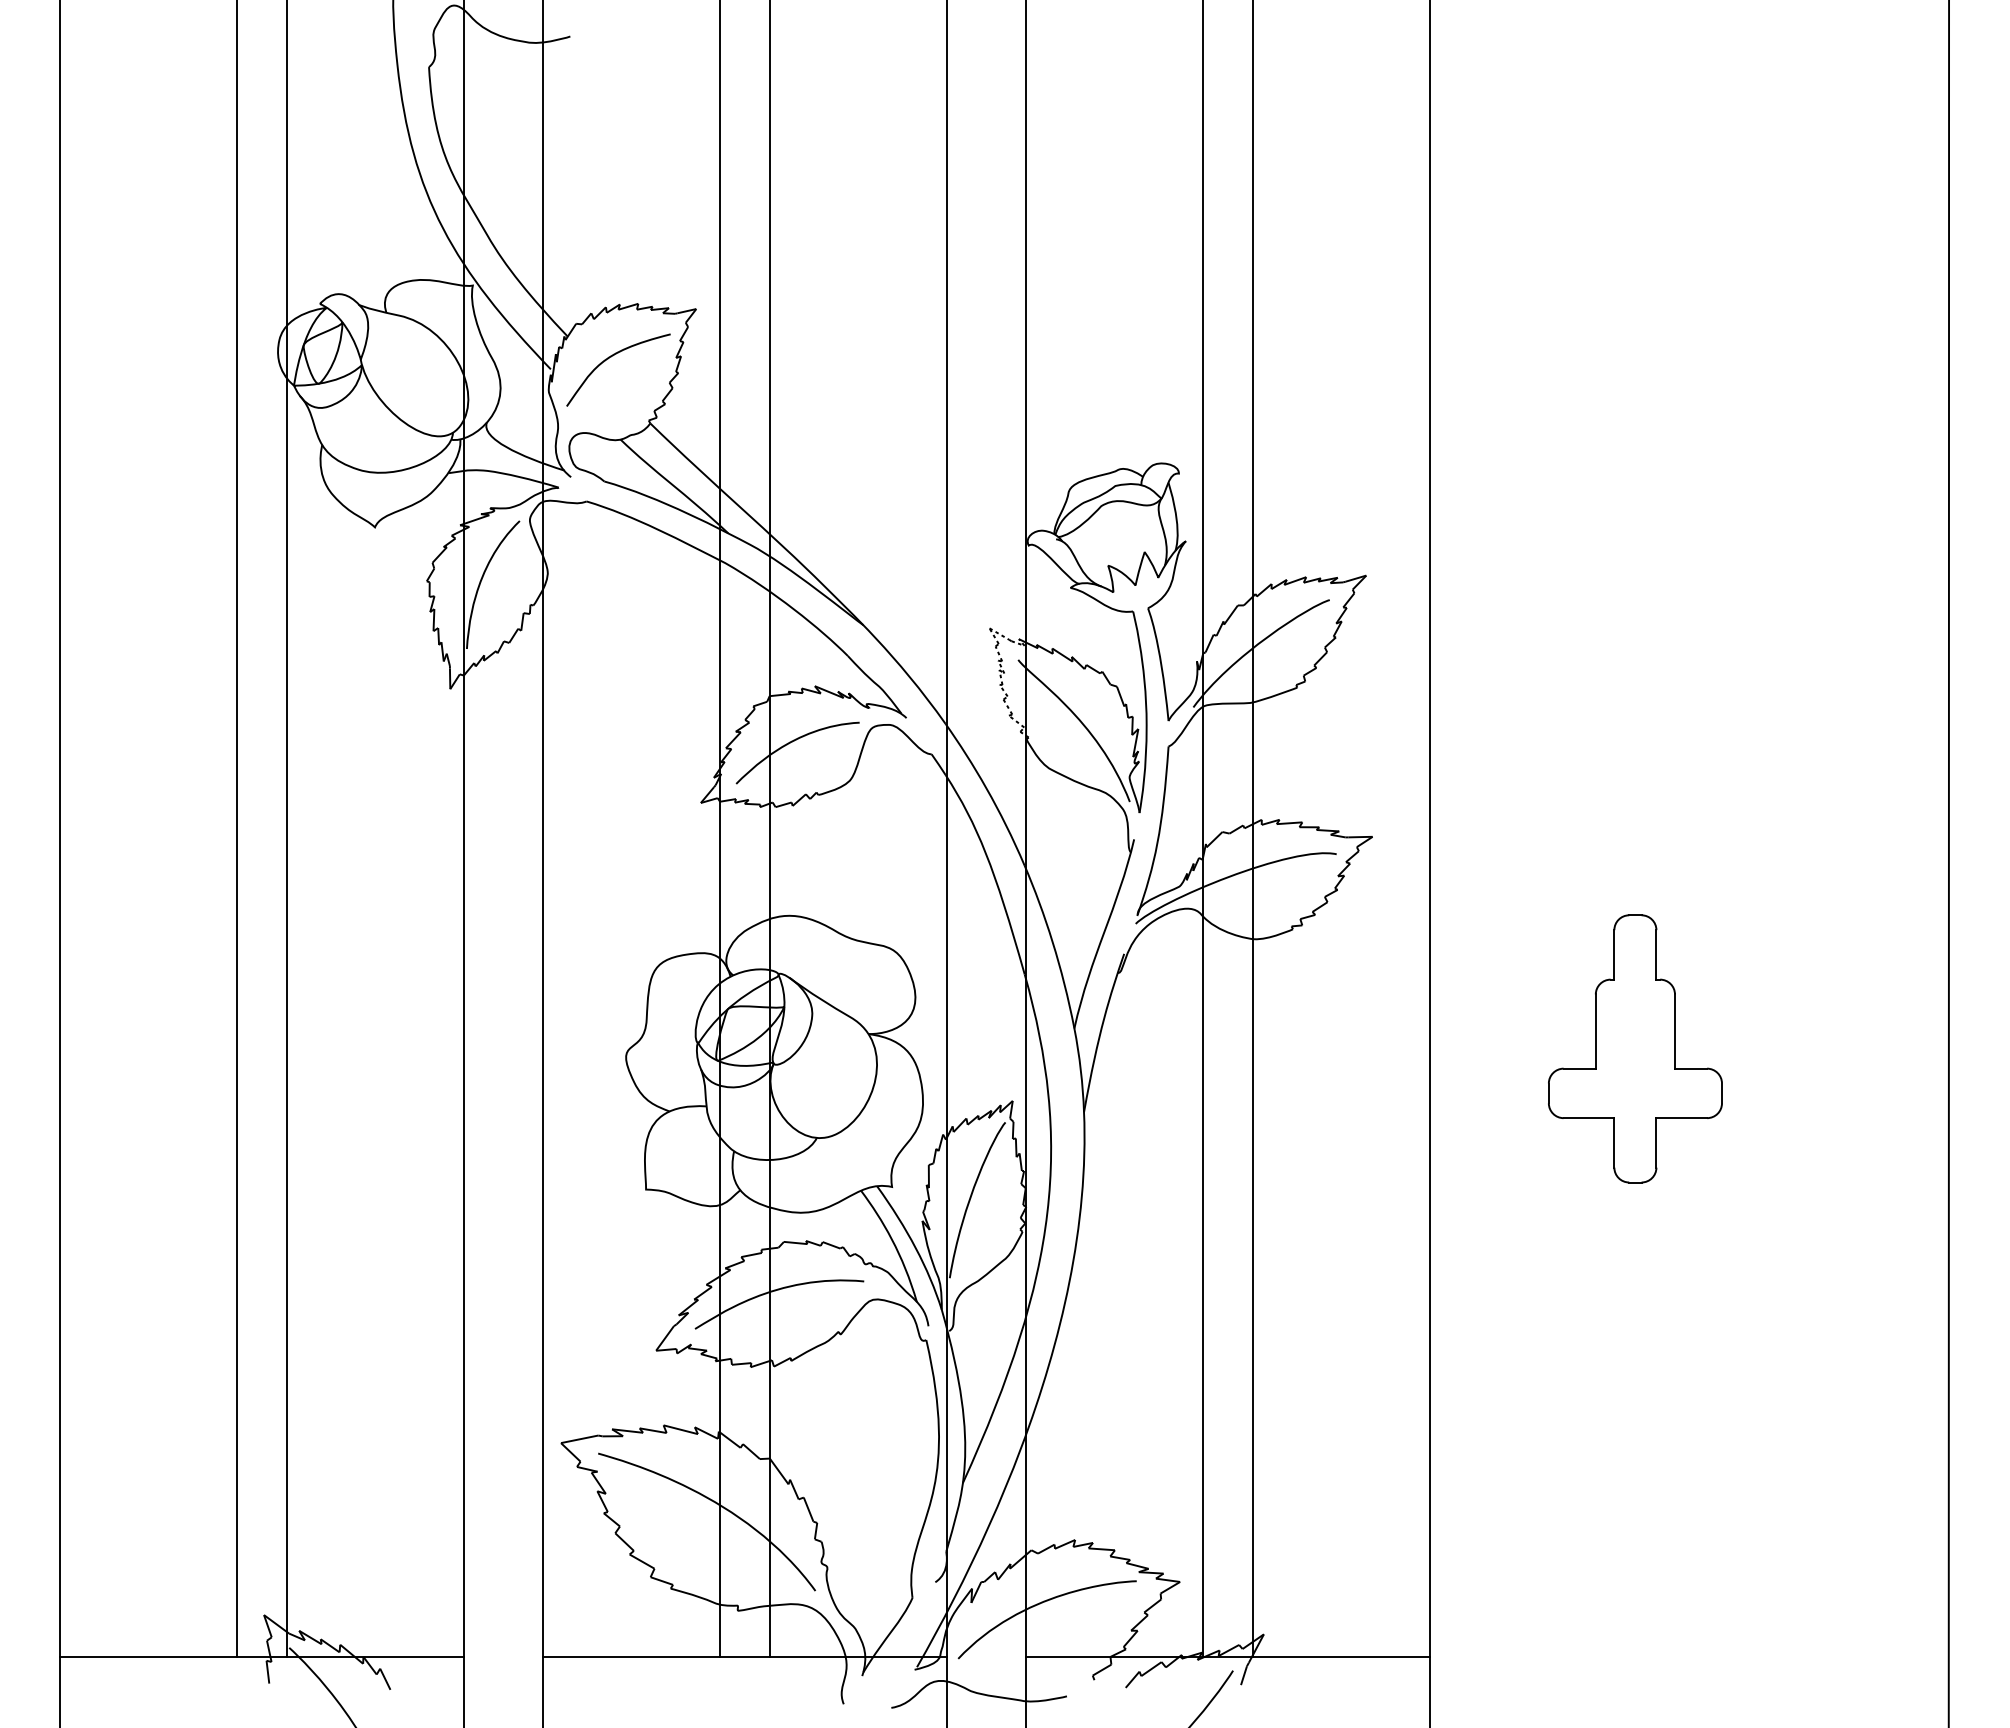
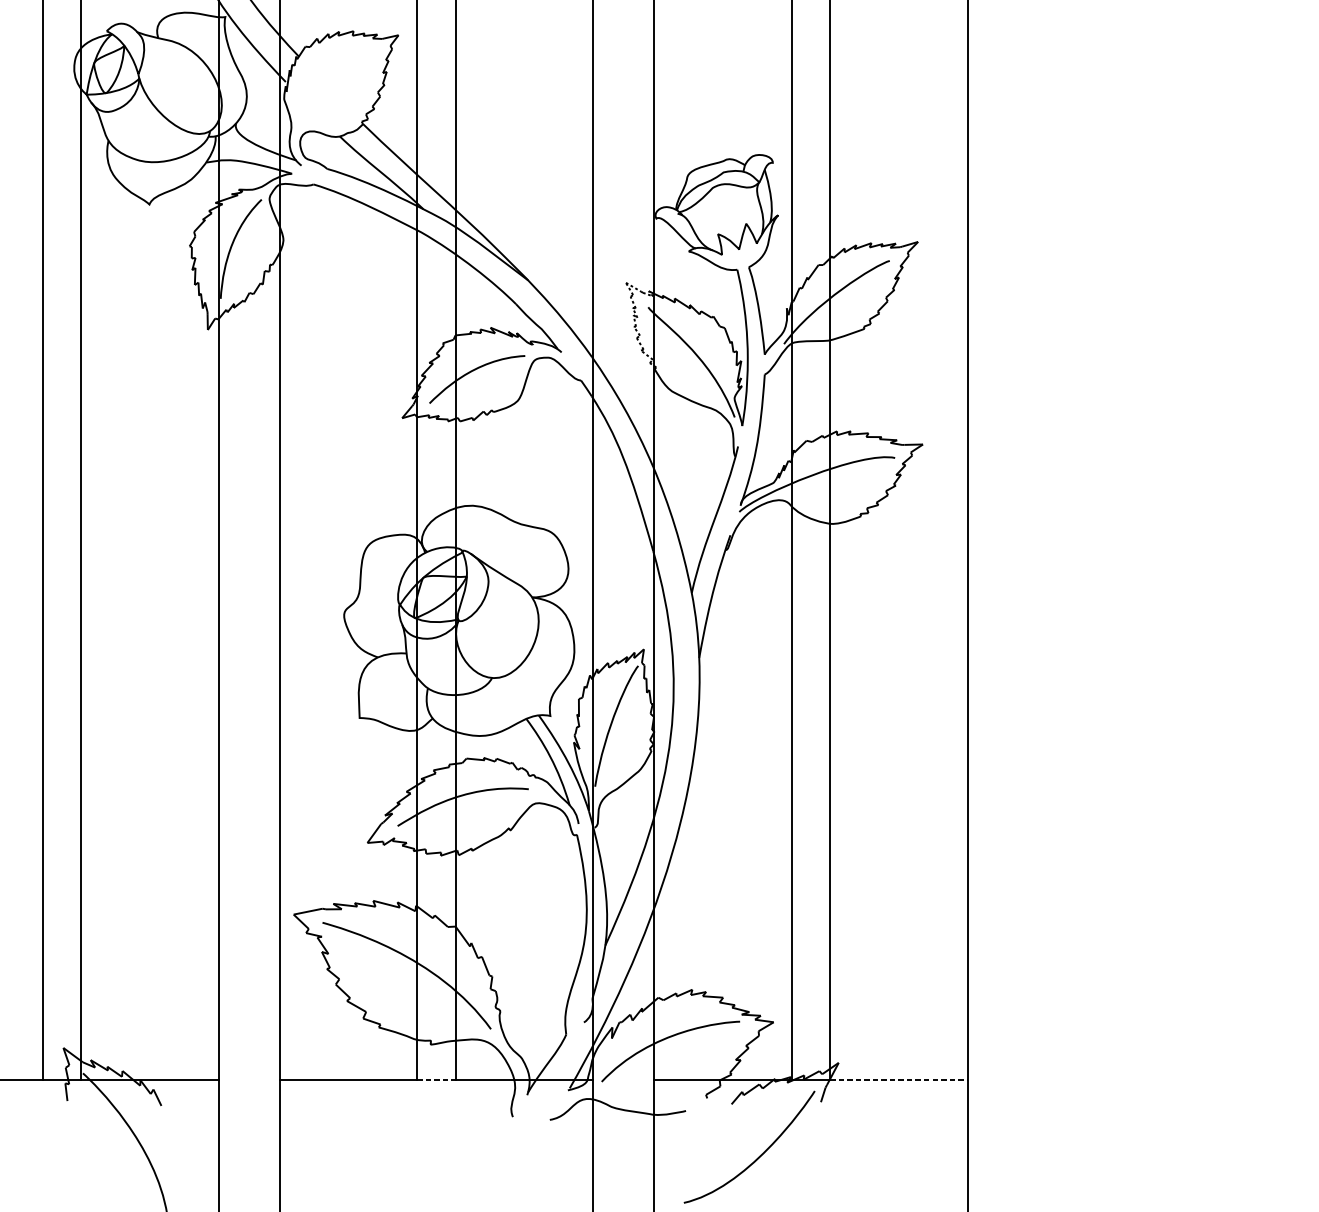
curve: (611, 357) -> (332, 72), removed
part: (1635, 1048) -> (1126, 608), removed
line: (745, 1656) -> (436, 1080), solid -> dashed
line: (1341, 1656) -> (898, 1080), solid -> dashed

